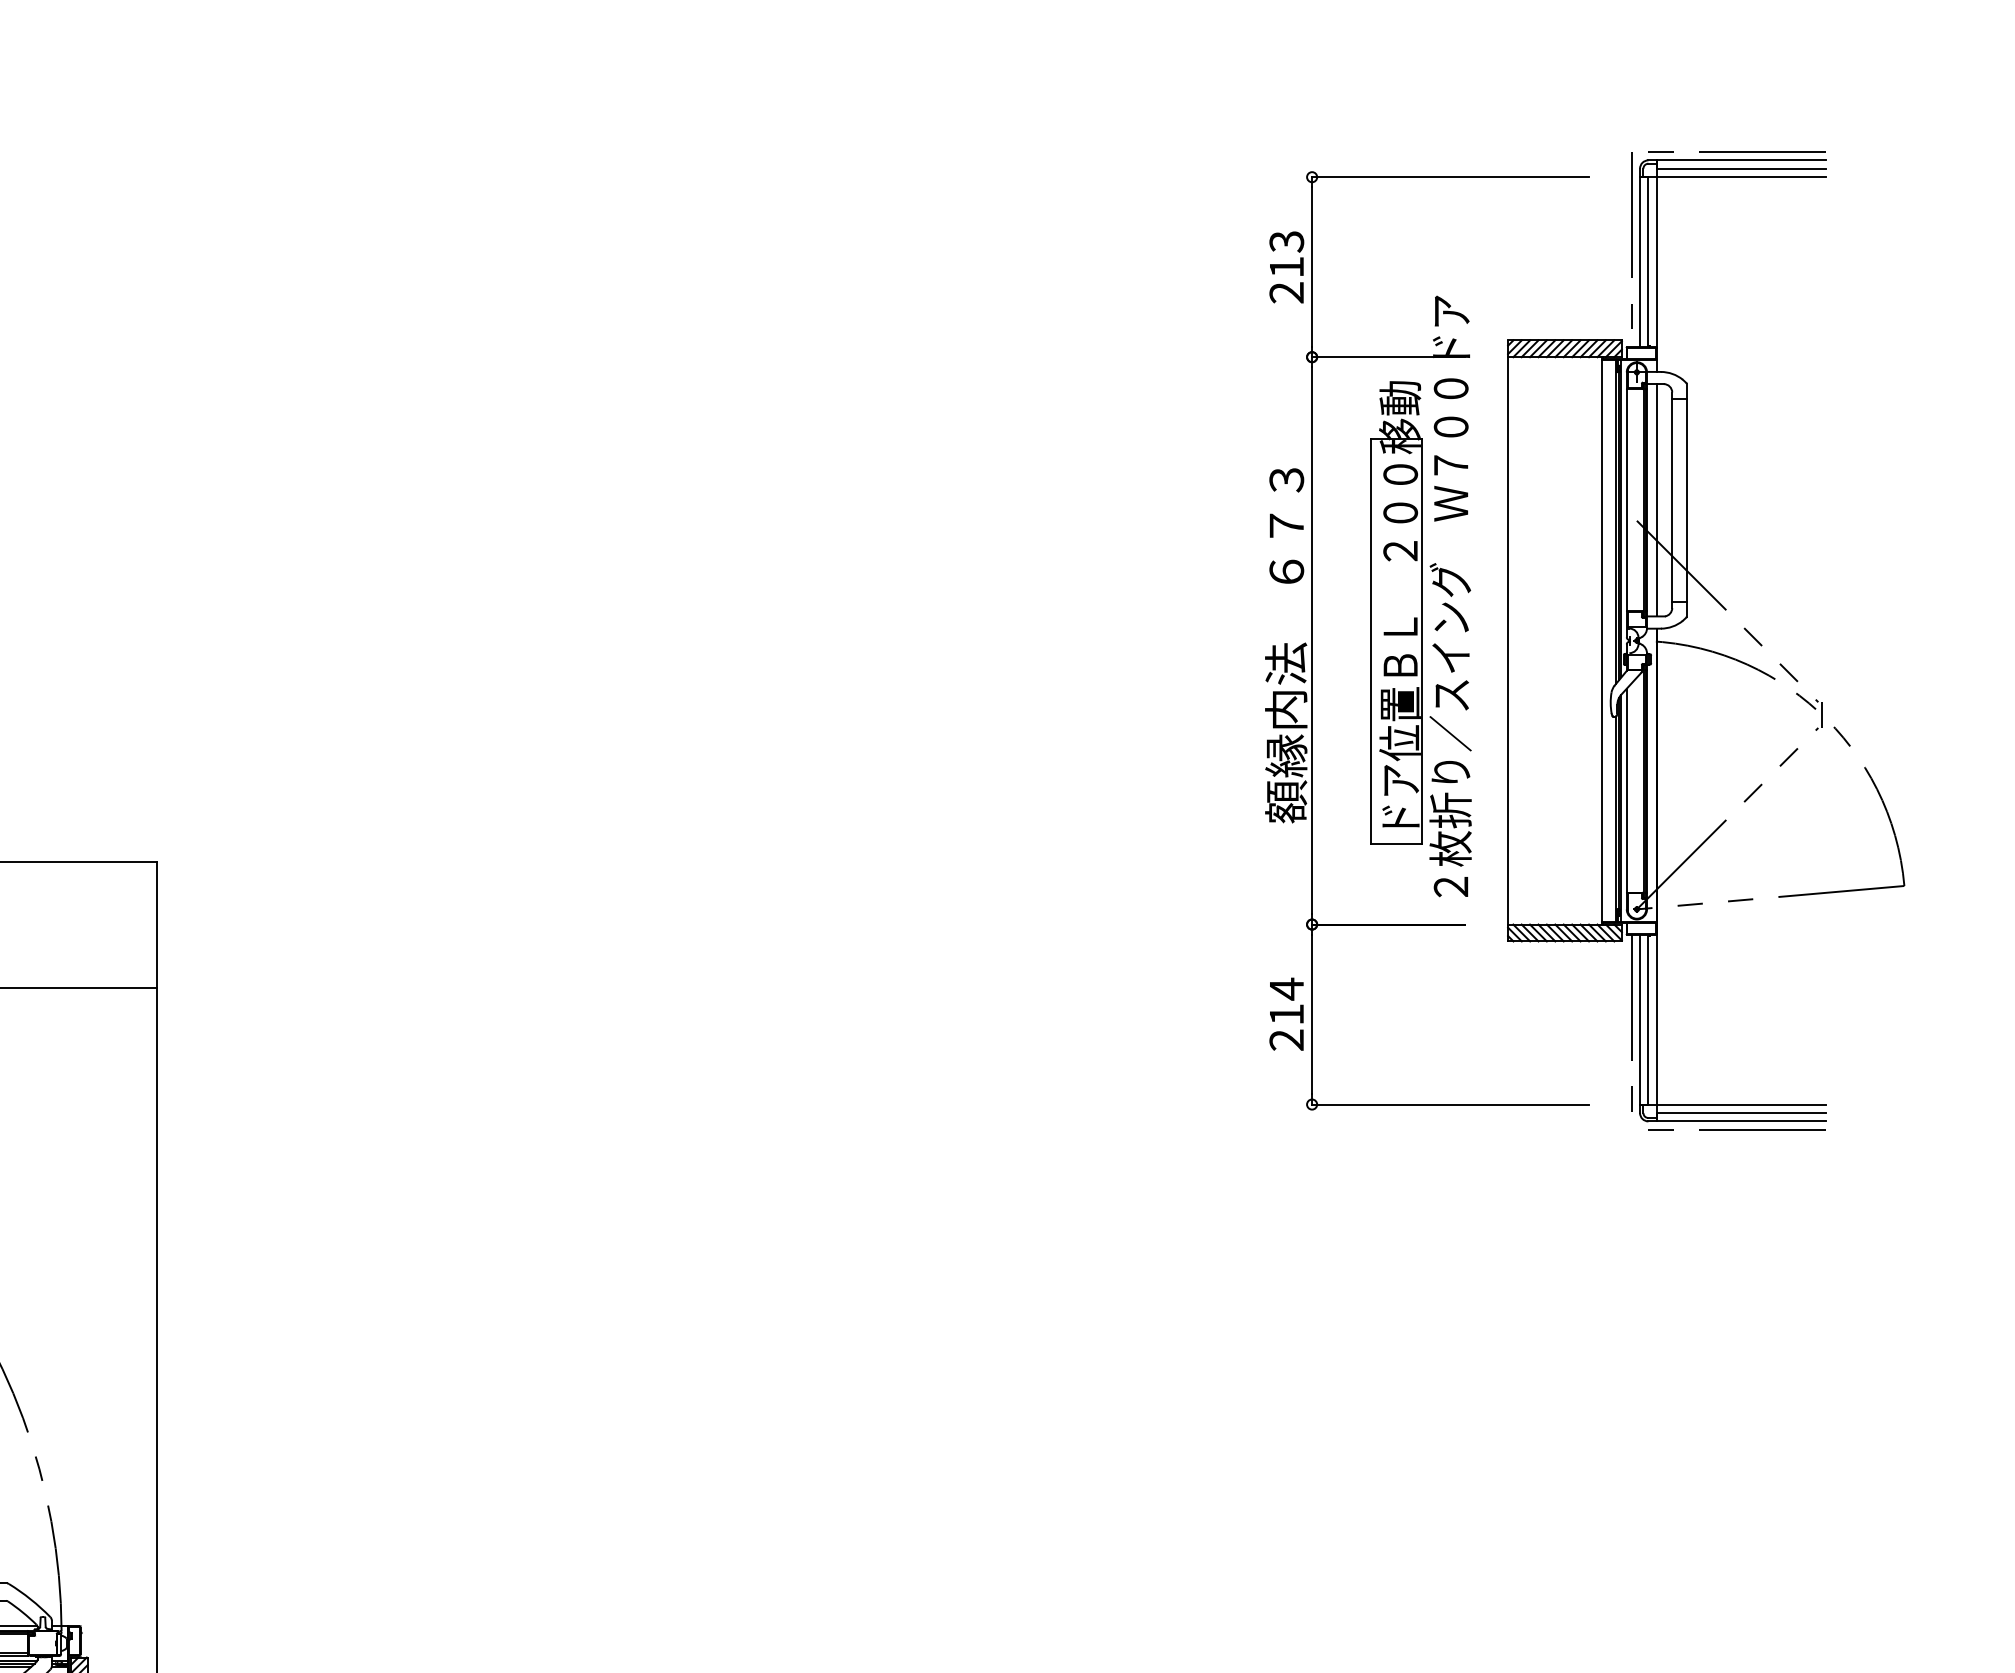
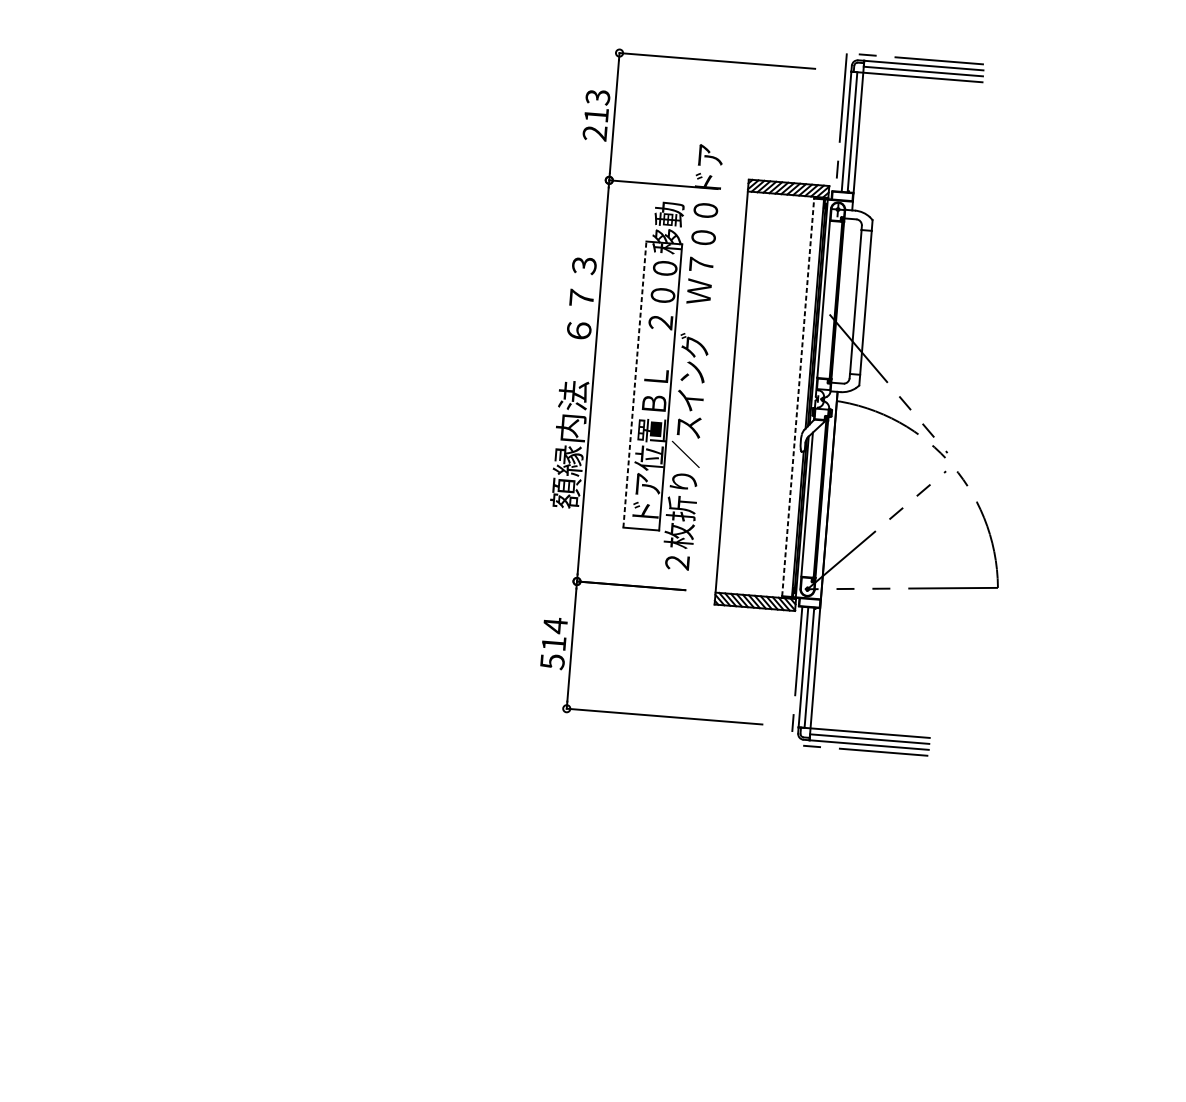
line: (1656, 500) -> (844, 301), removed
line: (1371, 640) -> (635, 384), solid -> dashed
line: (1602, 640) -> (798, 397), solid -> dashed
line: (1821, 714) -> (949, 461), removed
text: (1286, 1040) -> (552, 661), 214 -> 514

